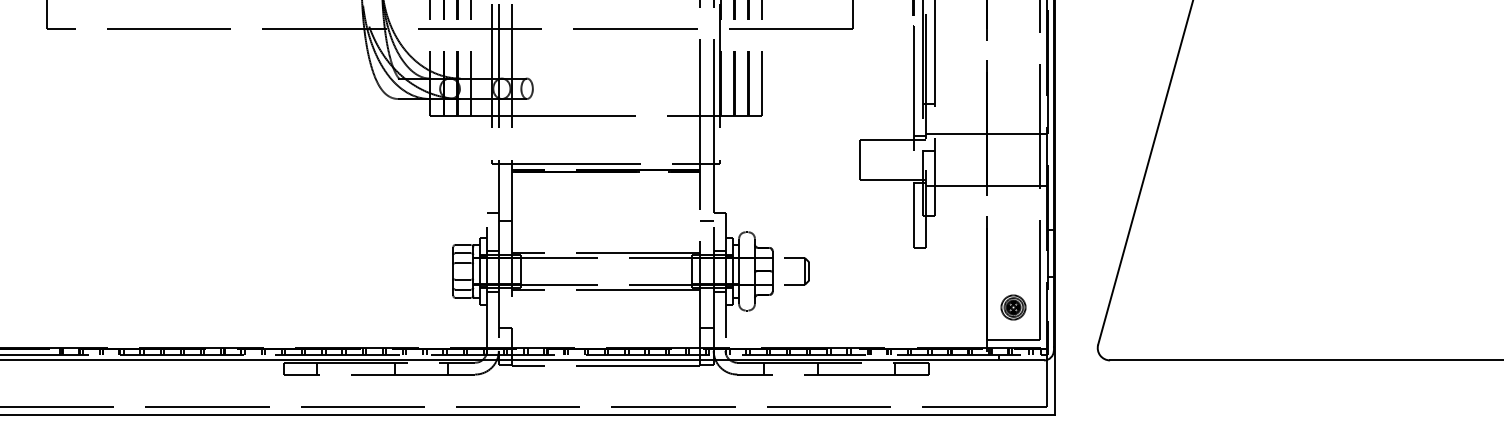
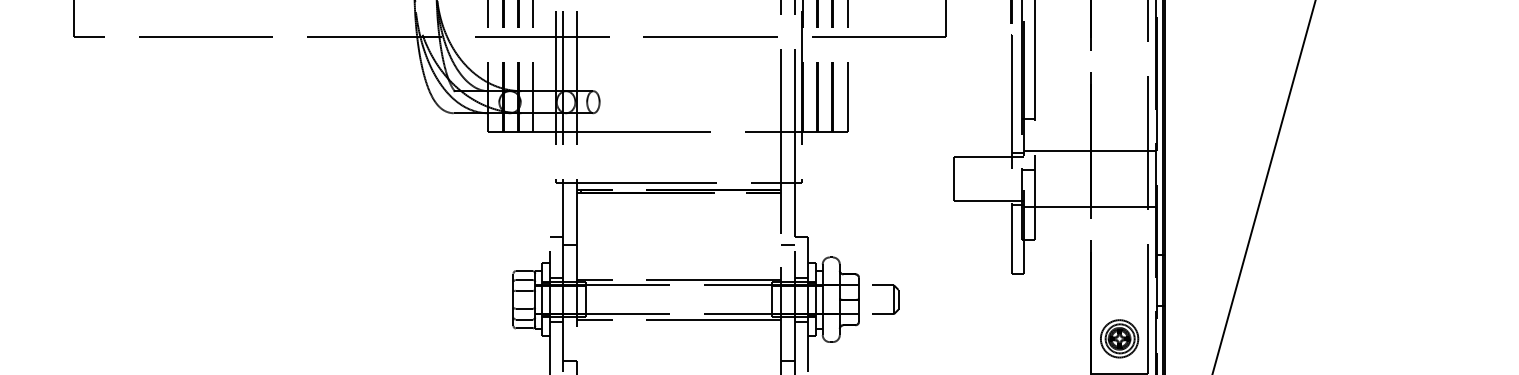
part: (1013, 307) -> (1119, 338), size x1.43

